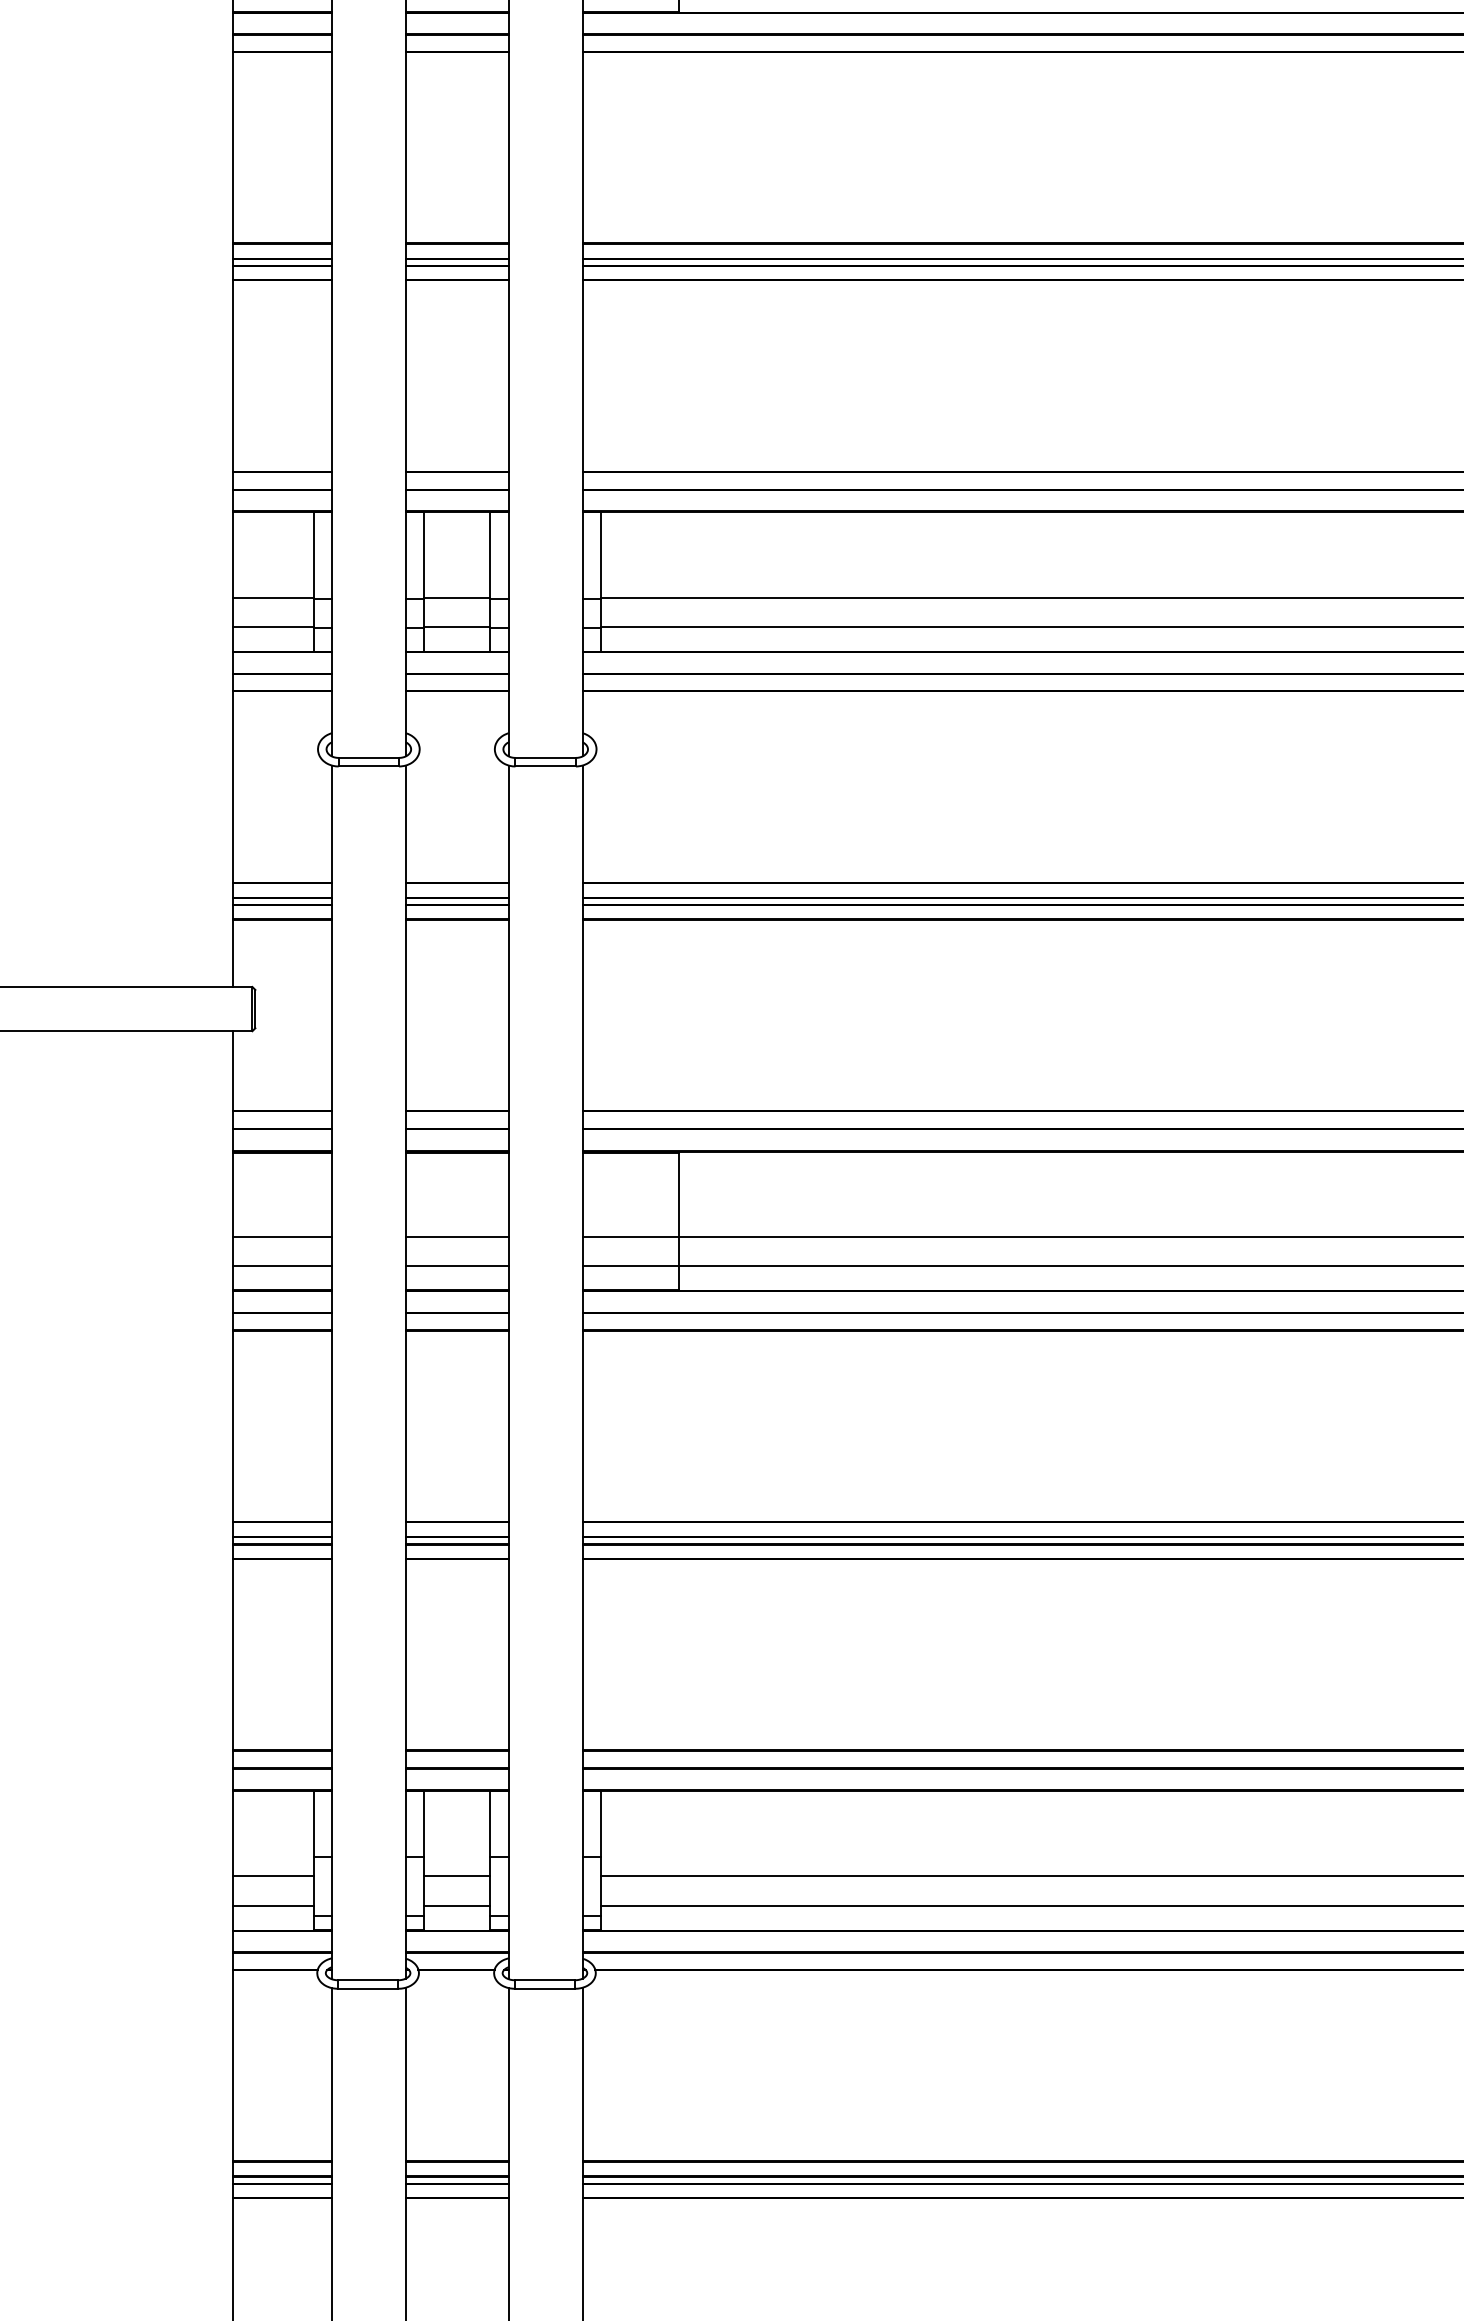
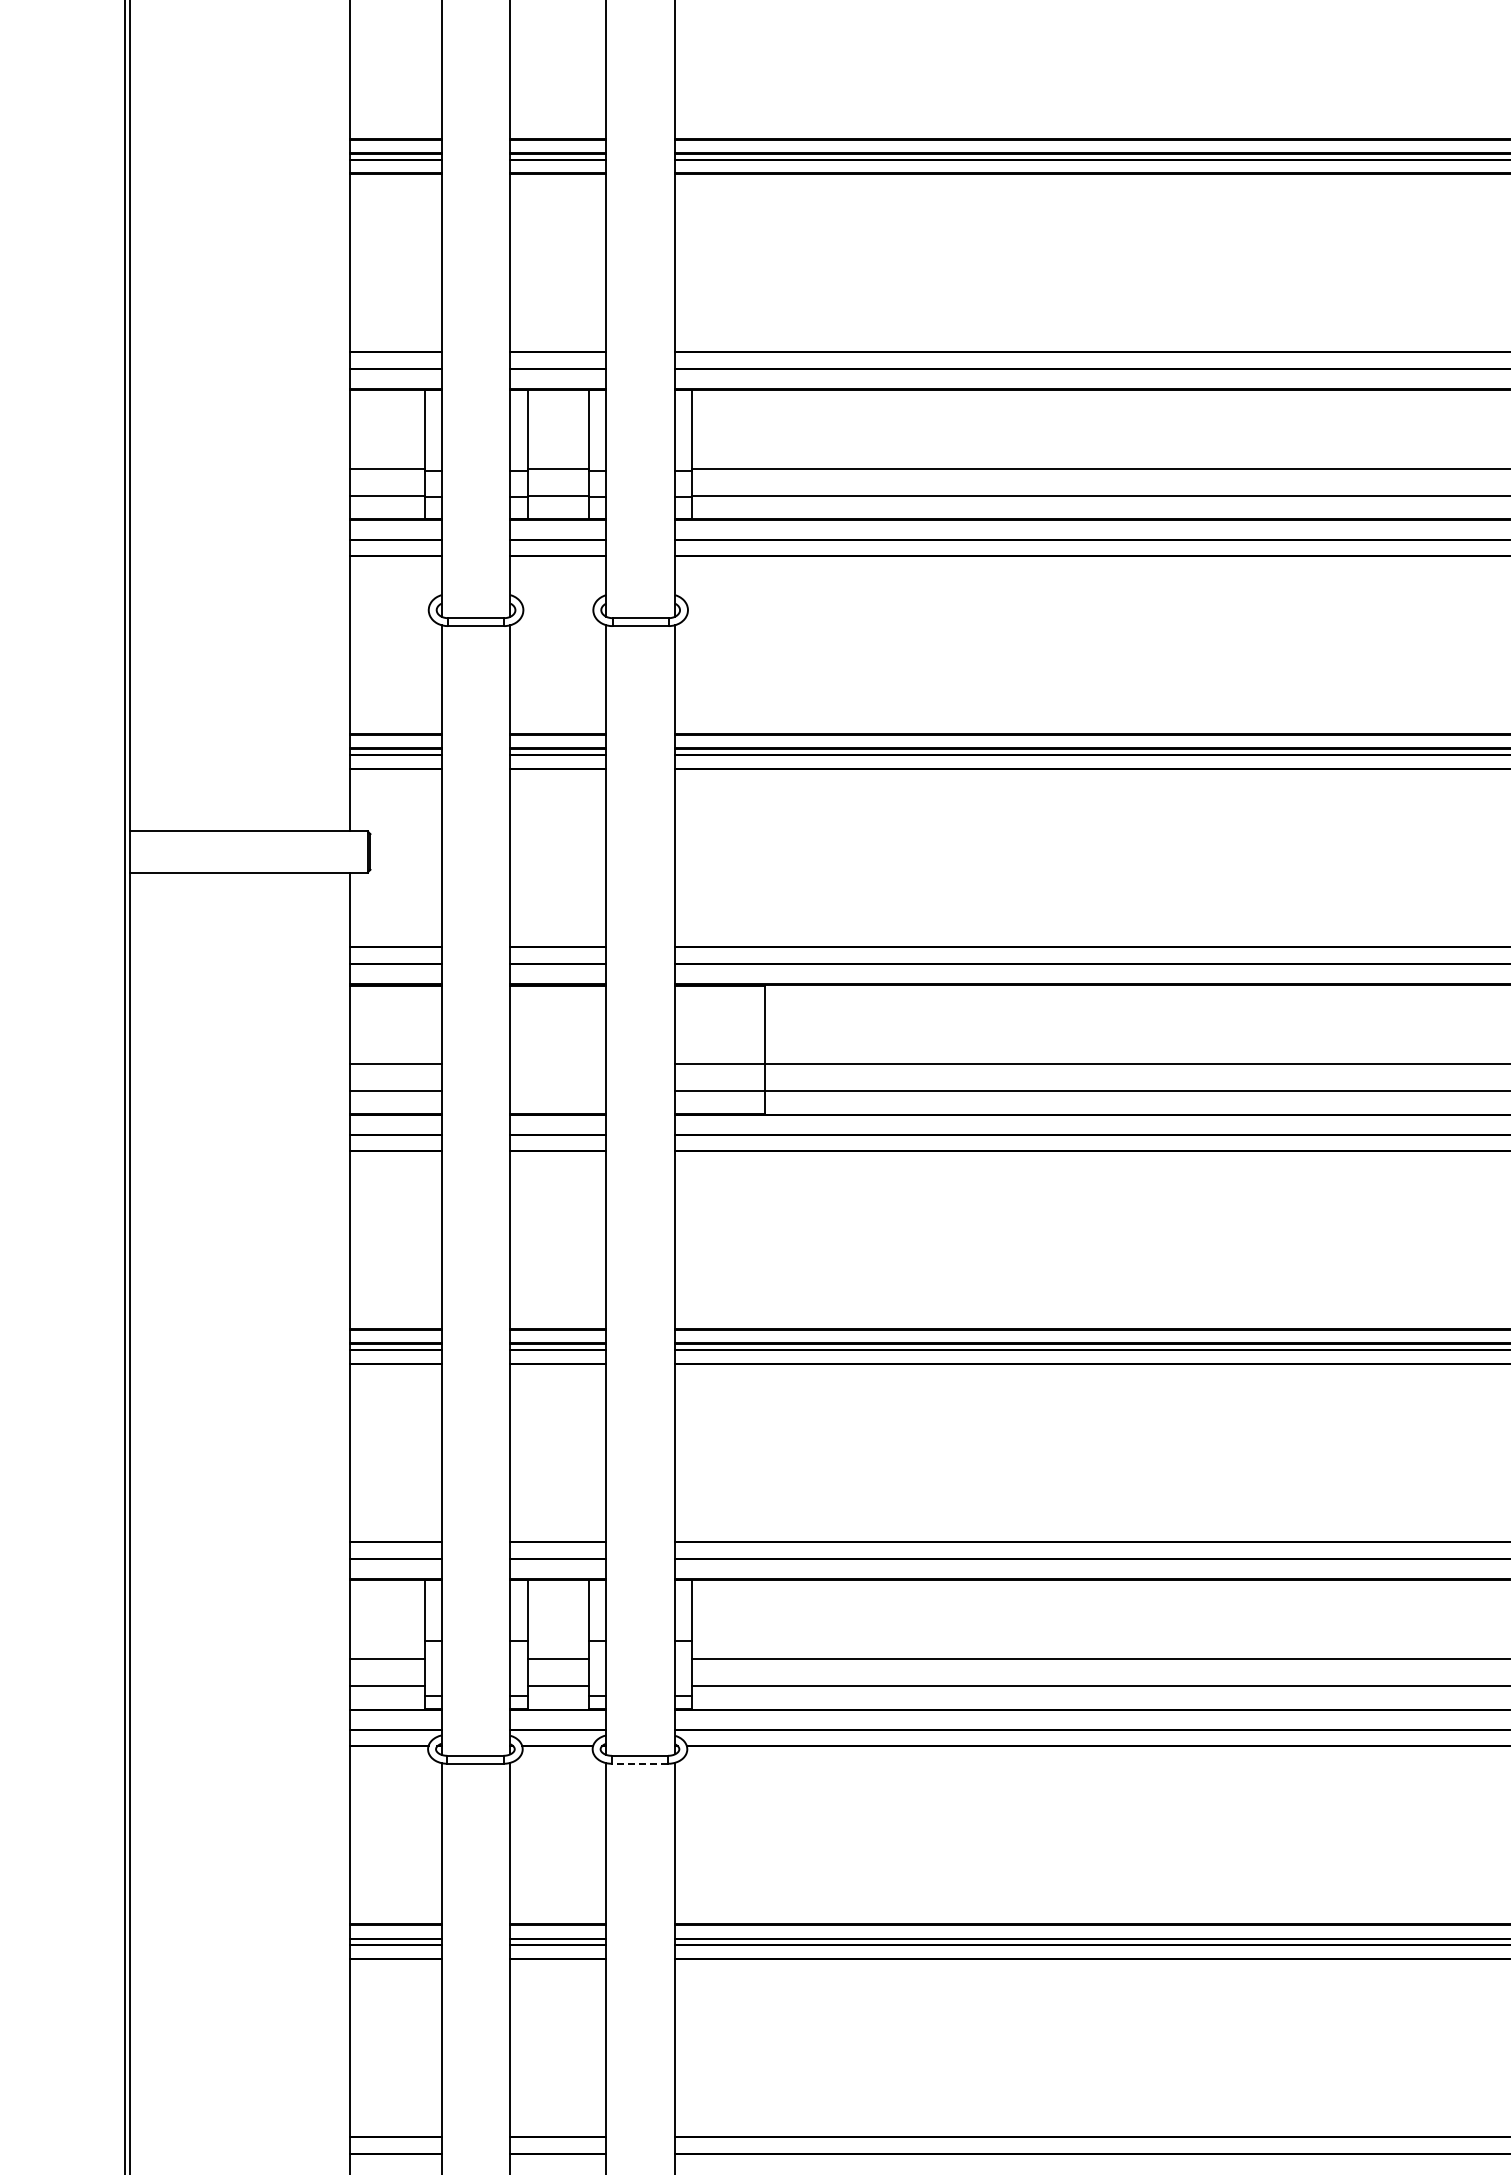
line: (457, 1237) -> (558, 1064), removed
line: (457, 1266) -> (558, 1091), removed
line: (544, 1988) -> (639, 1763), solid -> dashed

